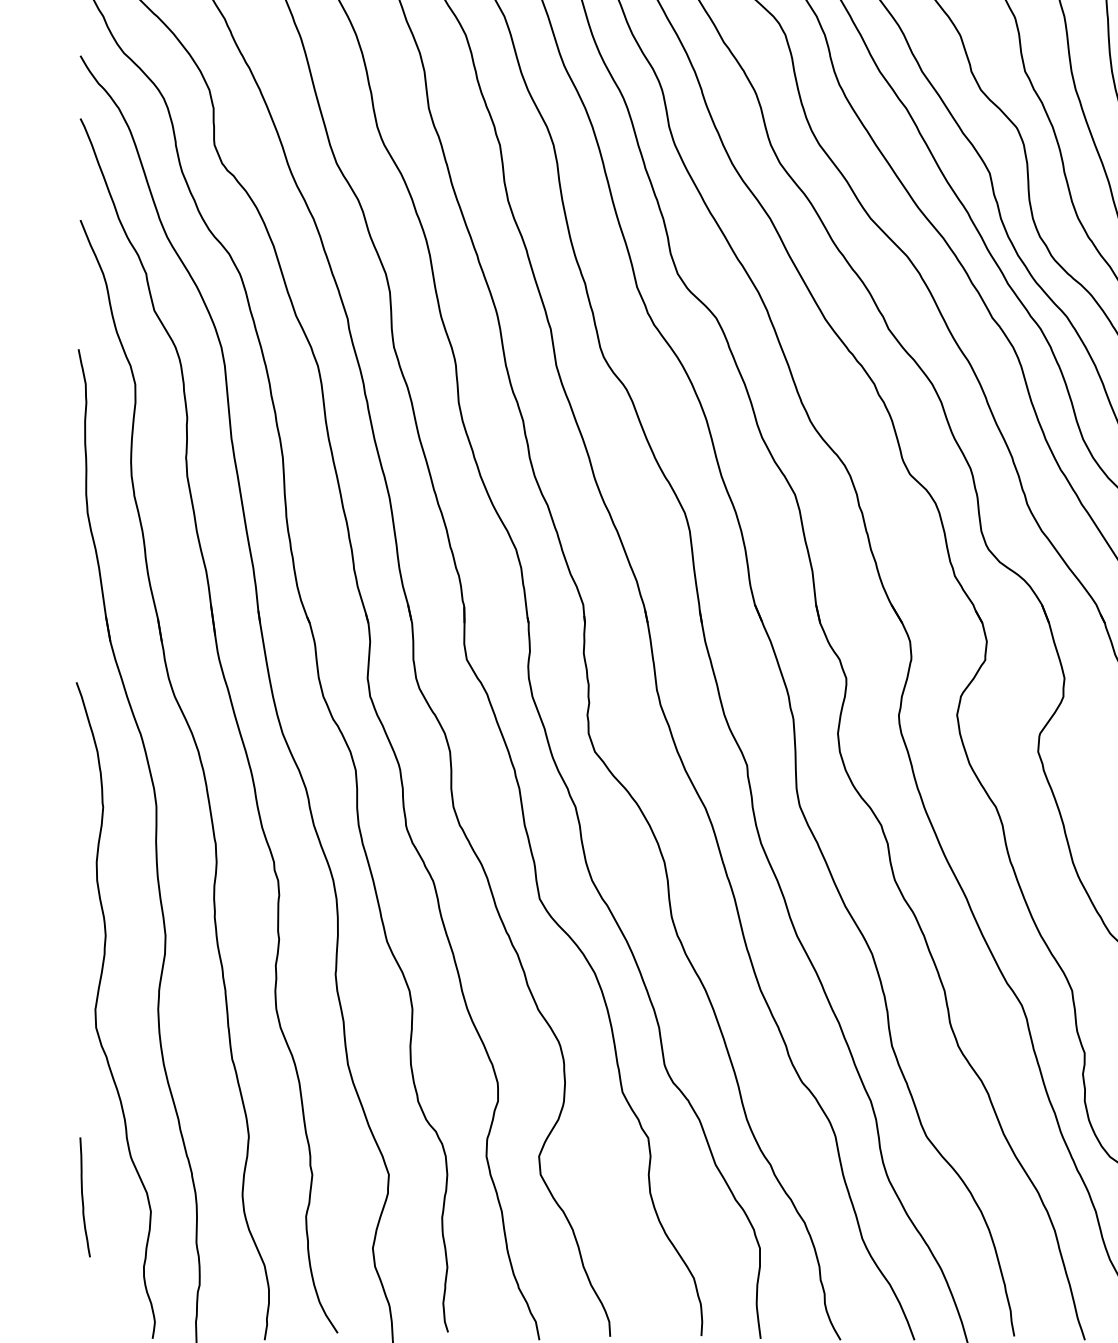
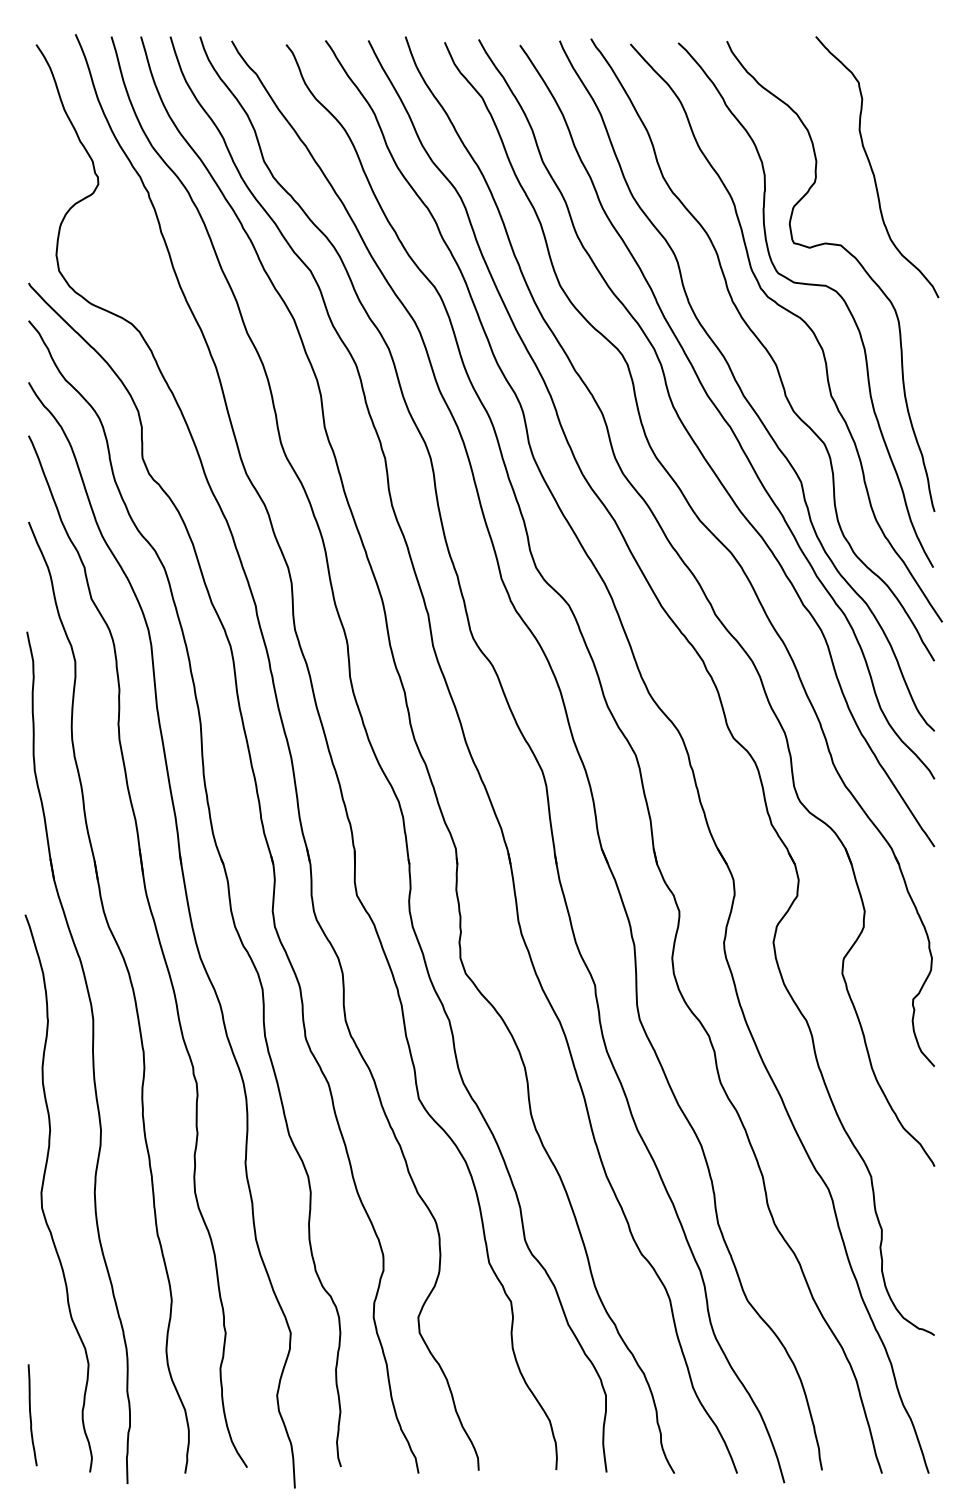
curve: (83, 1197) -> (31, 1415), moved

